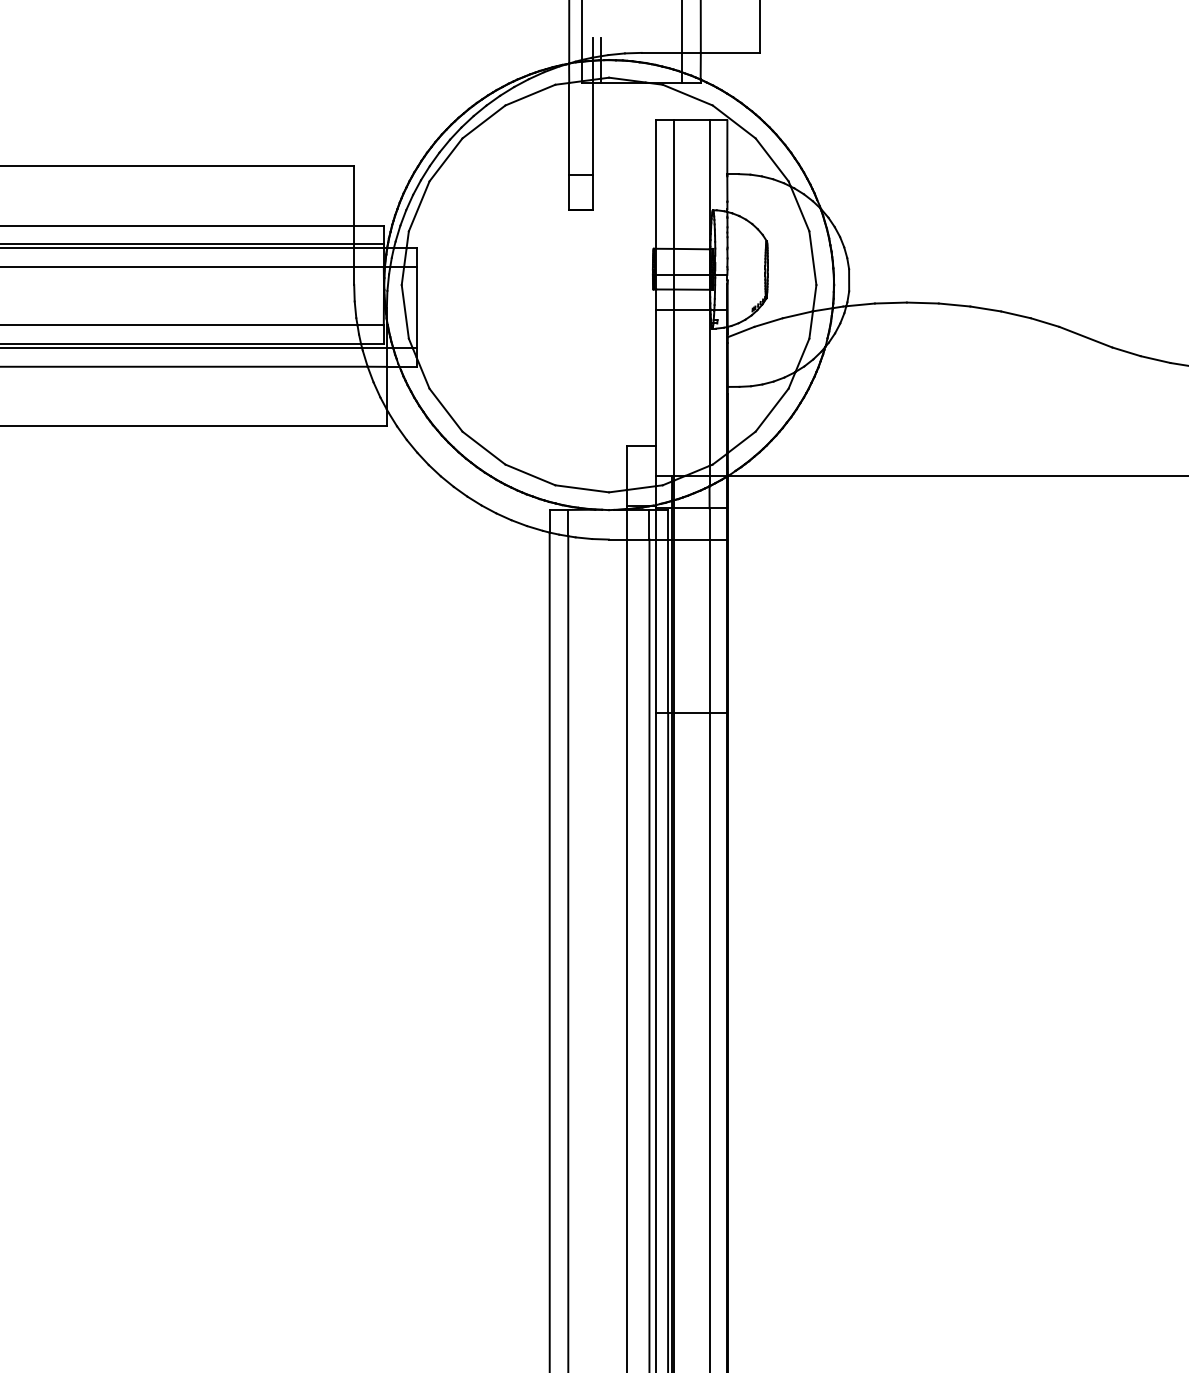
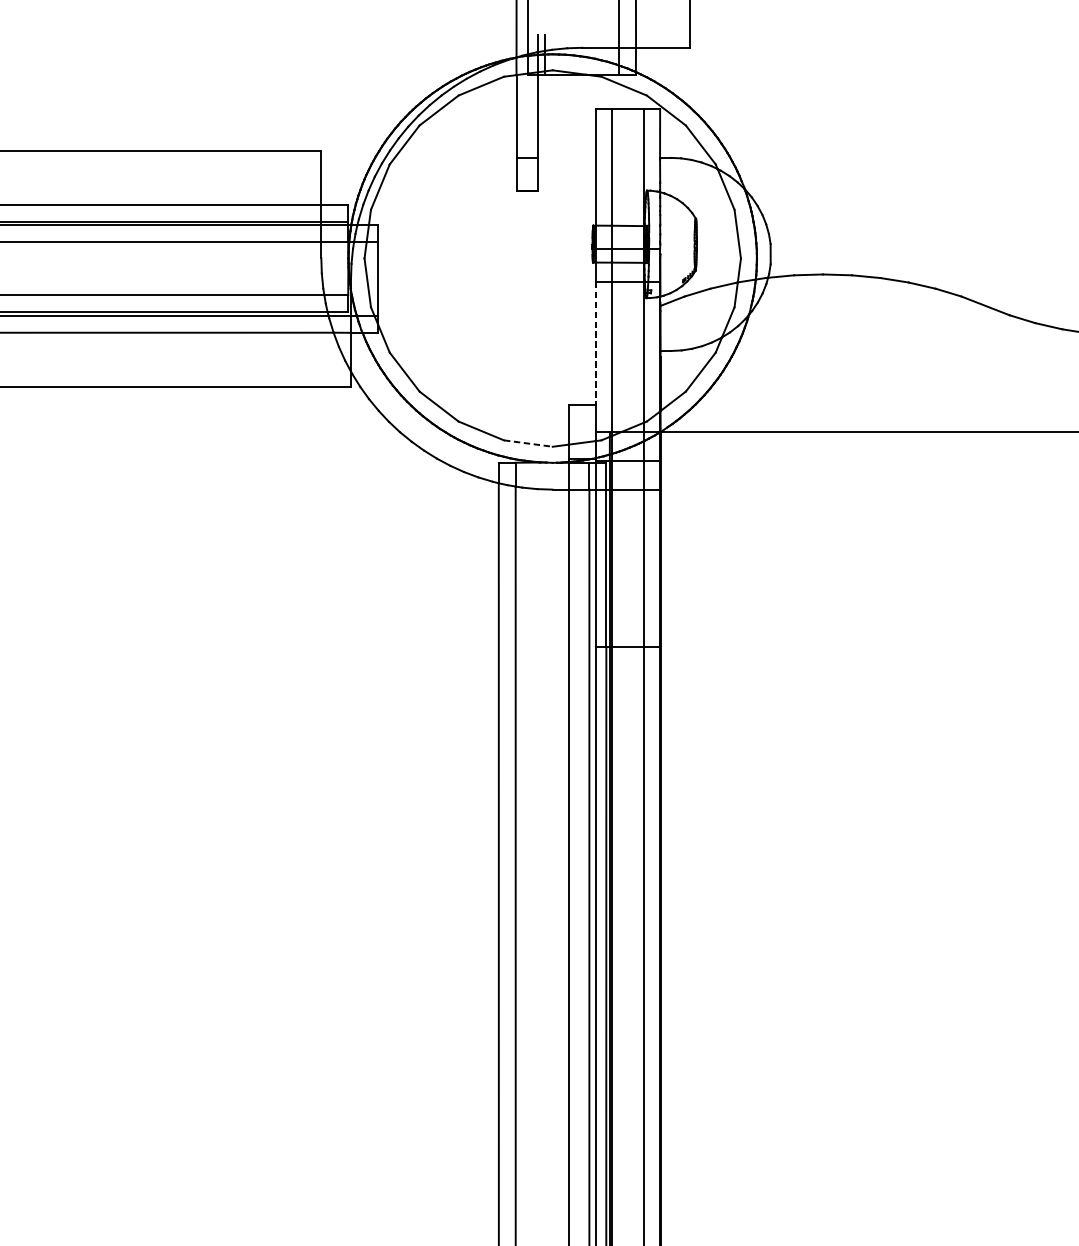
line: (656, 378) -> (595, 343), solid -> dashed
line: (582, 488) -> (528, 443), solid -> dashed

